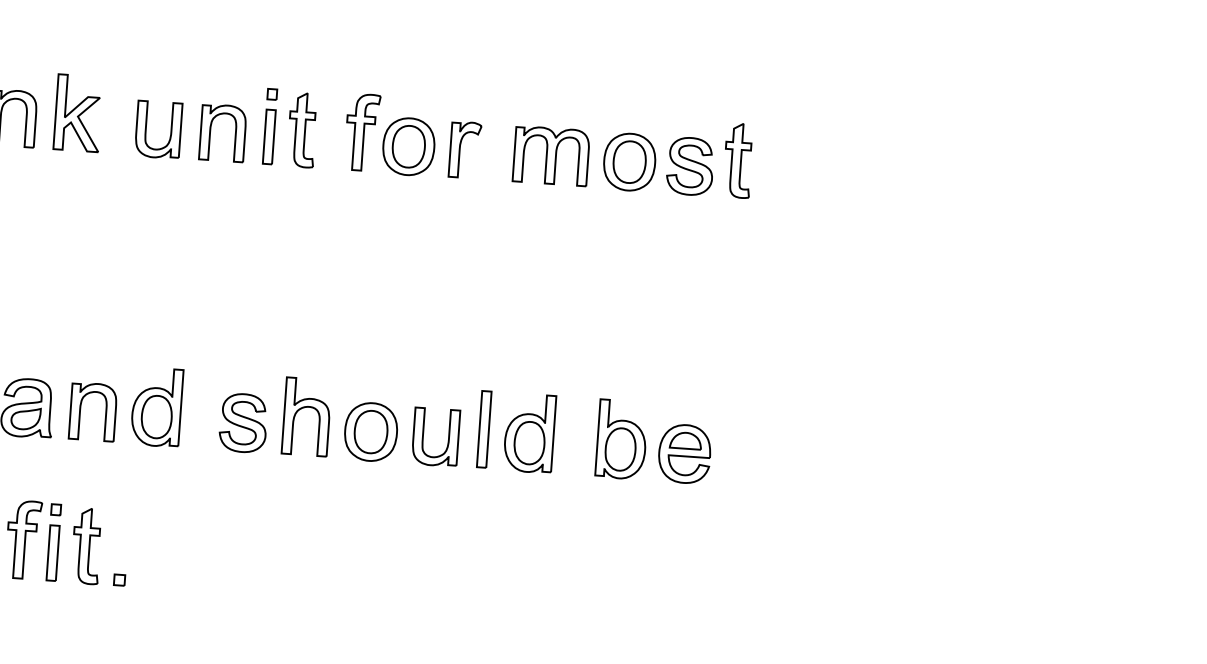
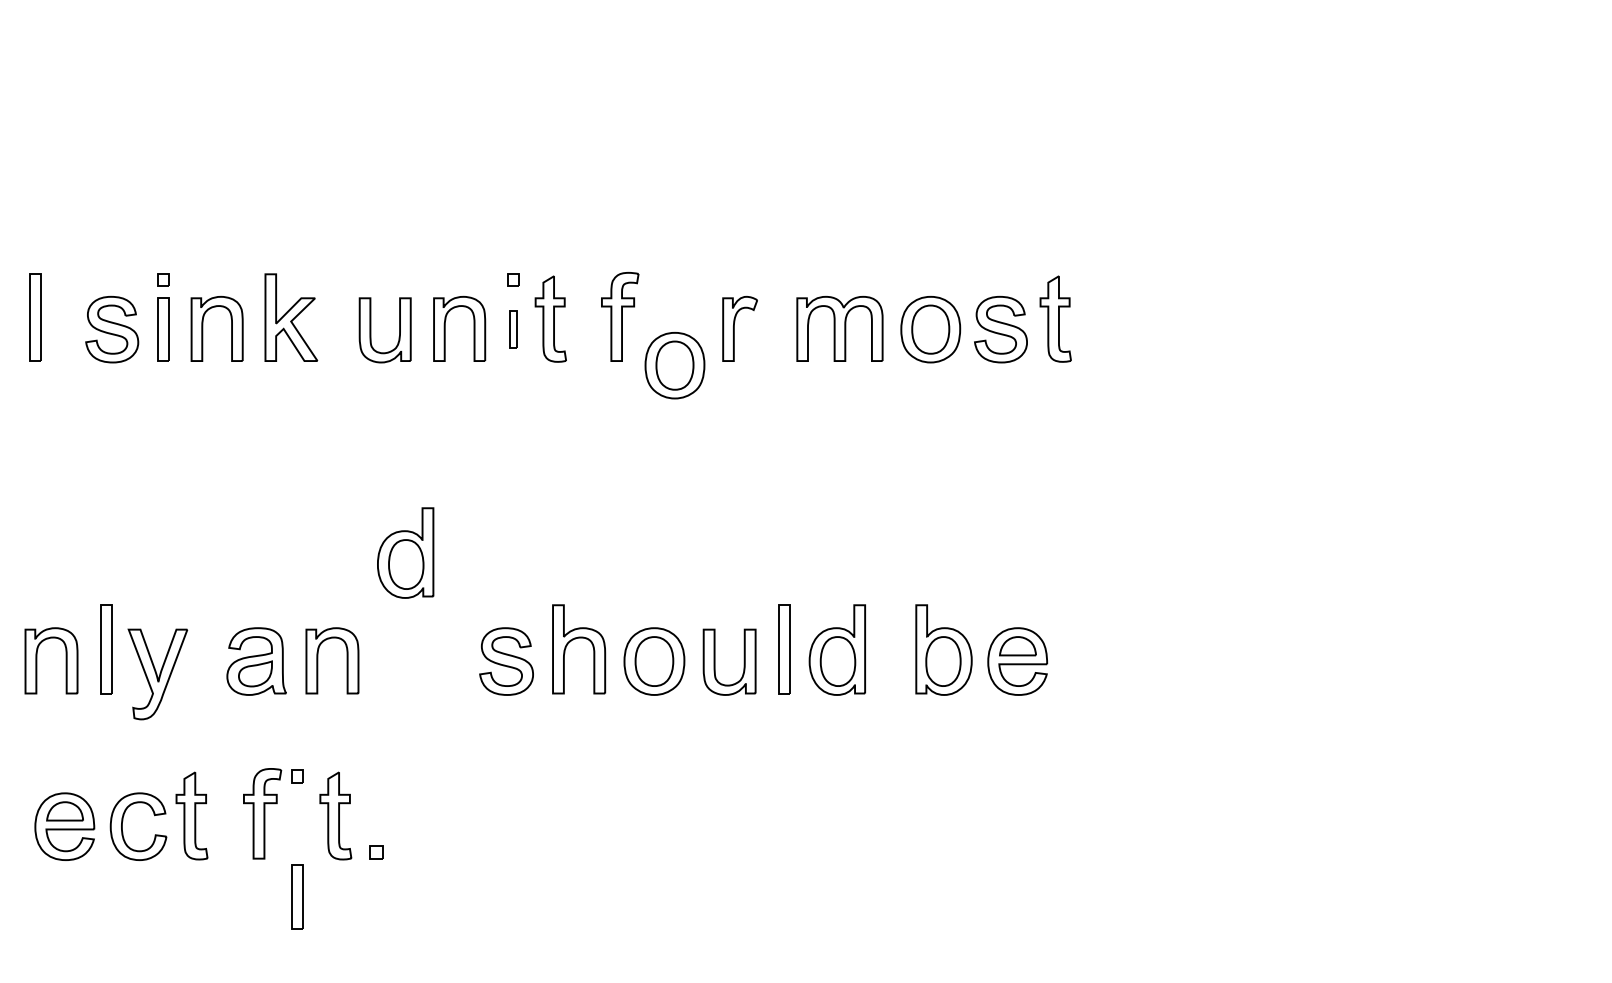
part: (269, 136) -> (513, 329), size x0.6
part: (408, 146) -> (674, 365), moved
part: (156, 406) -> (405, 552), moved
part: (52, 552) -> (297, 896), moved

